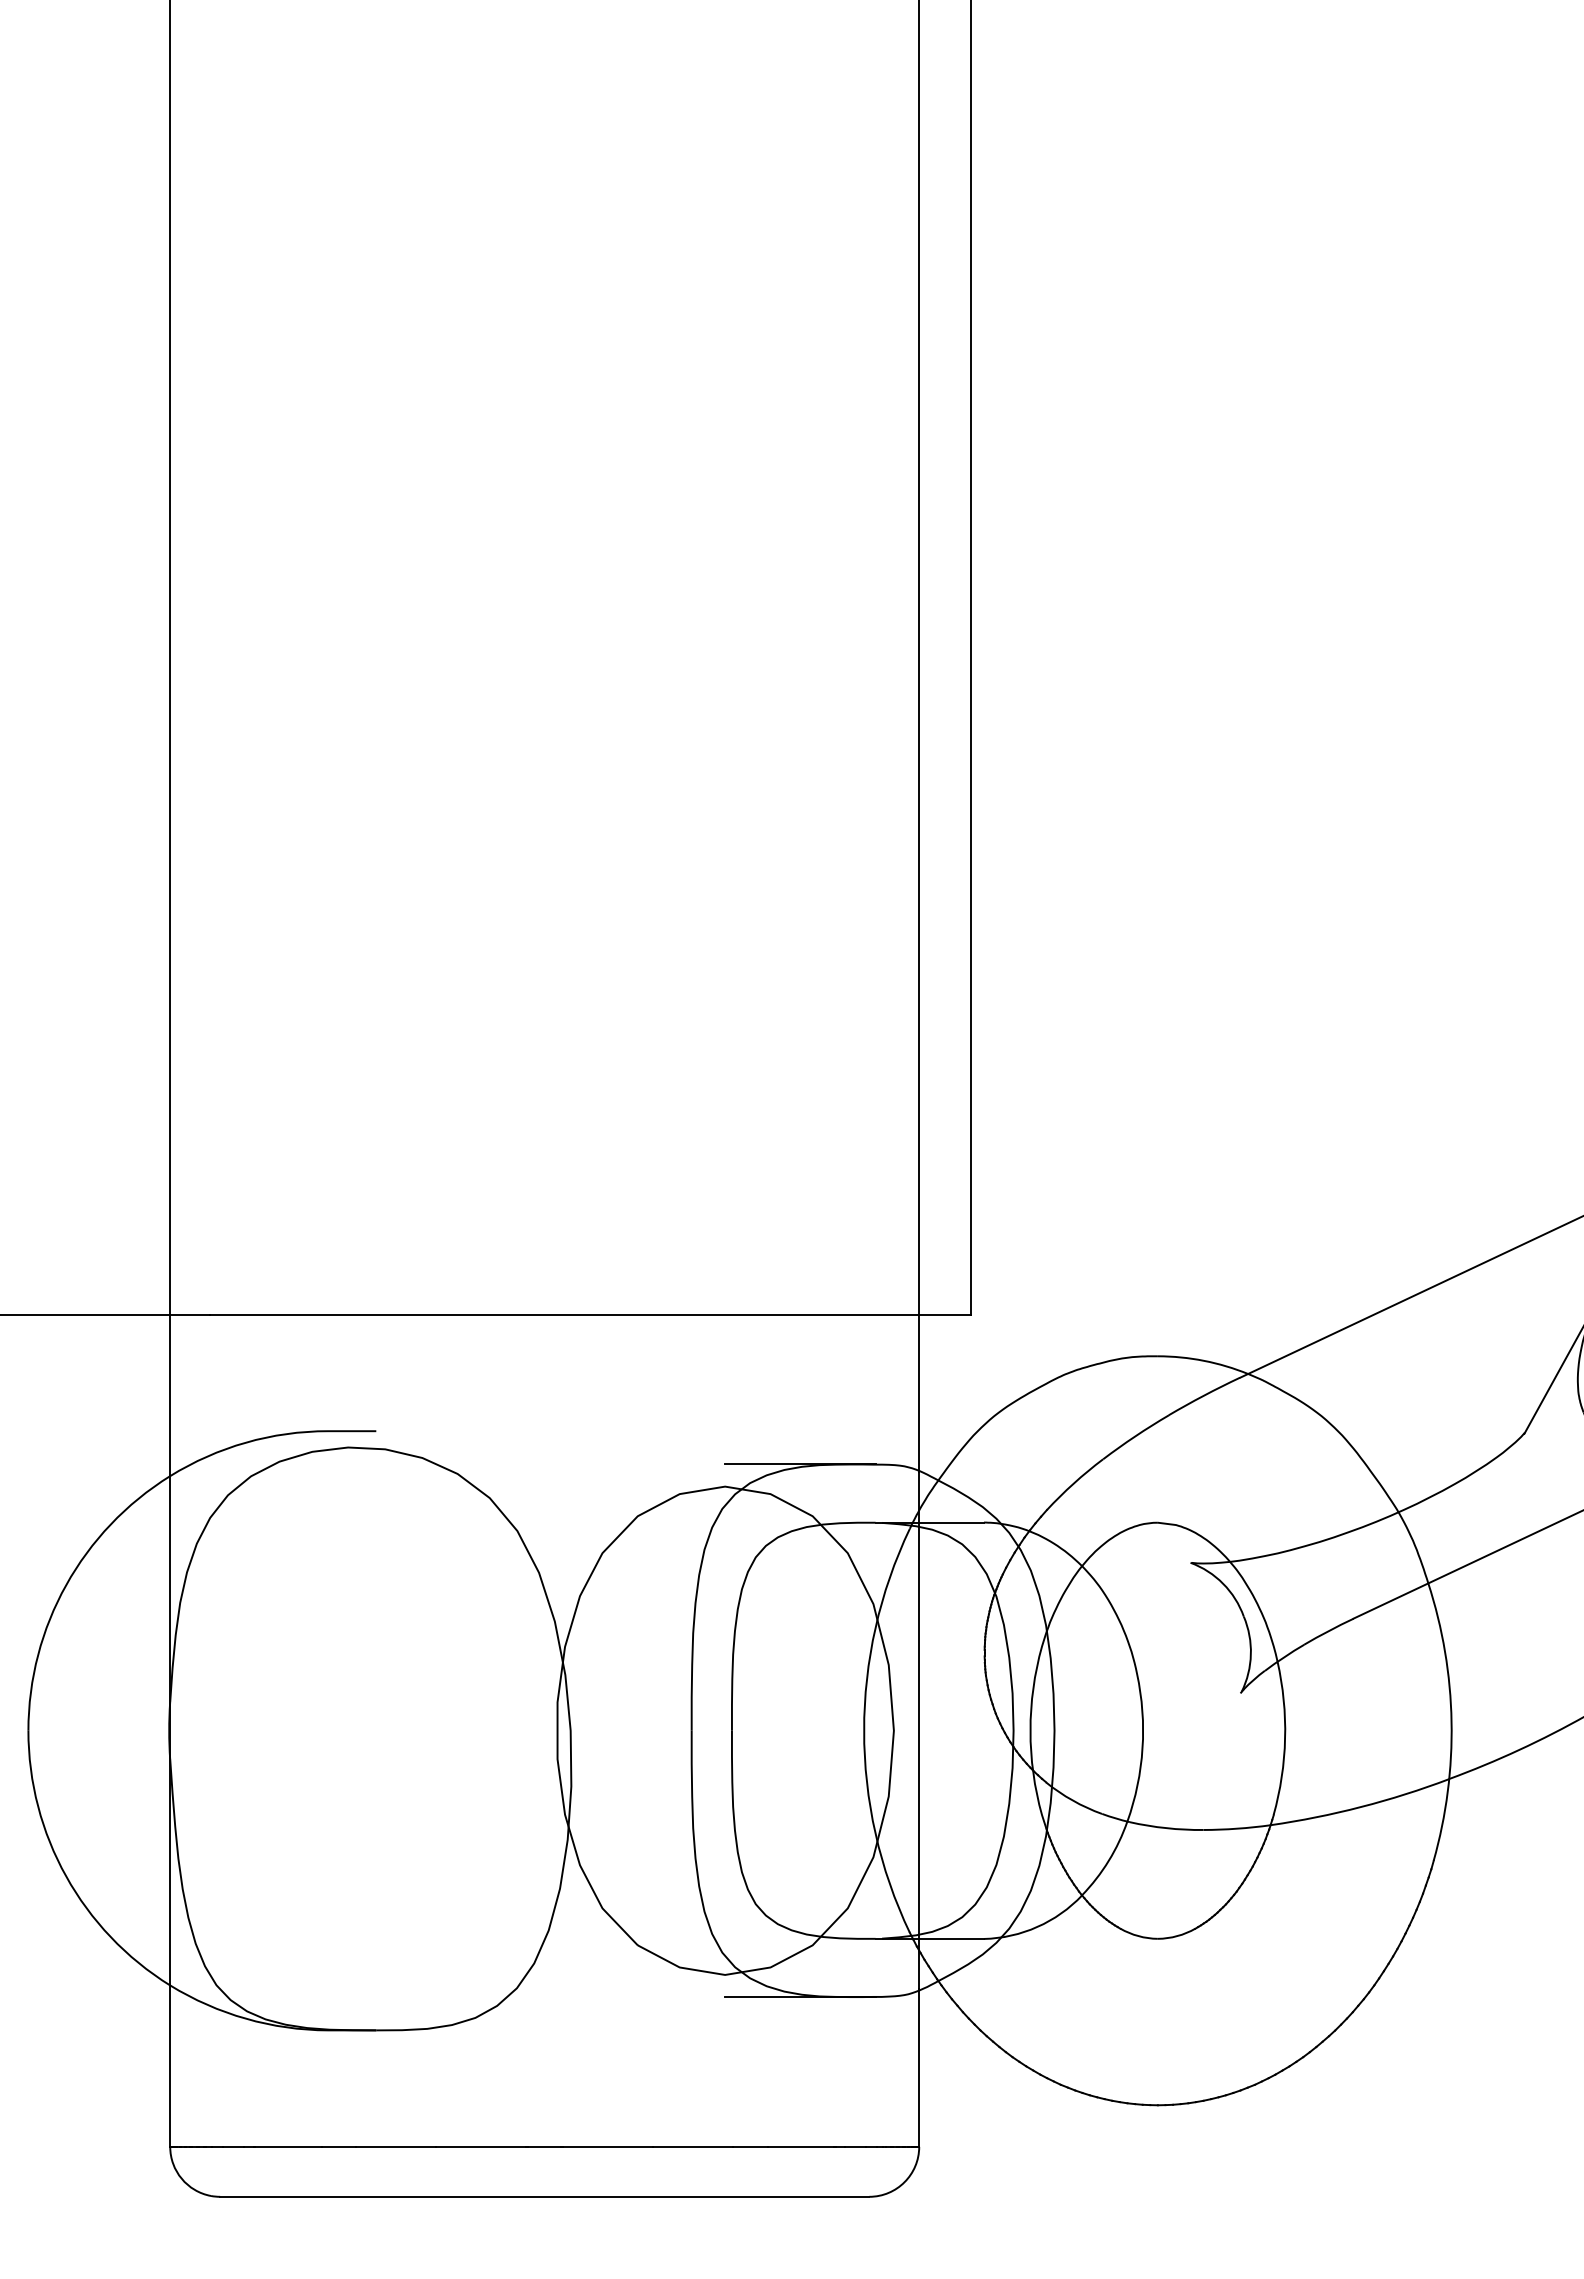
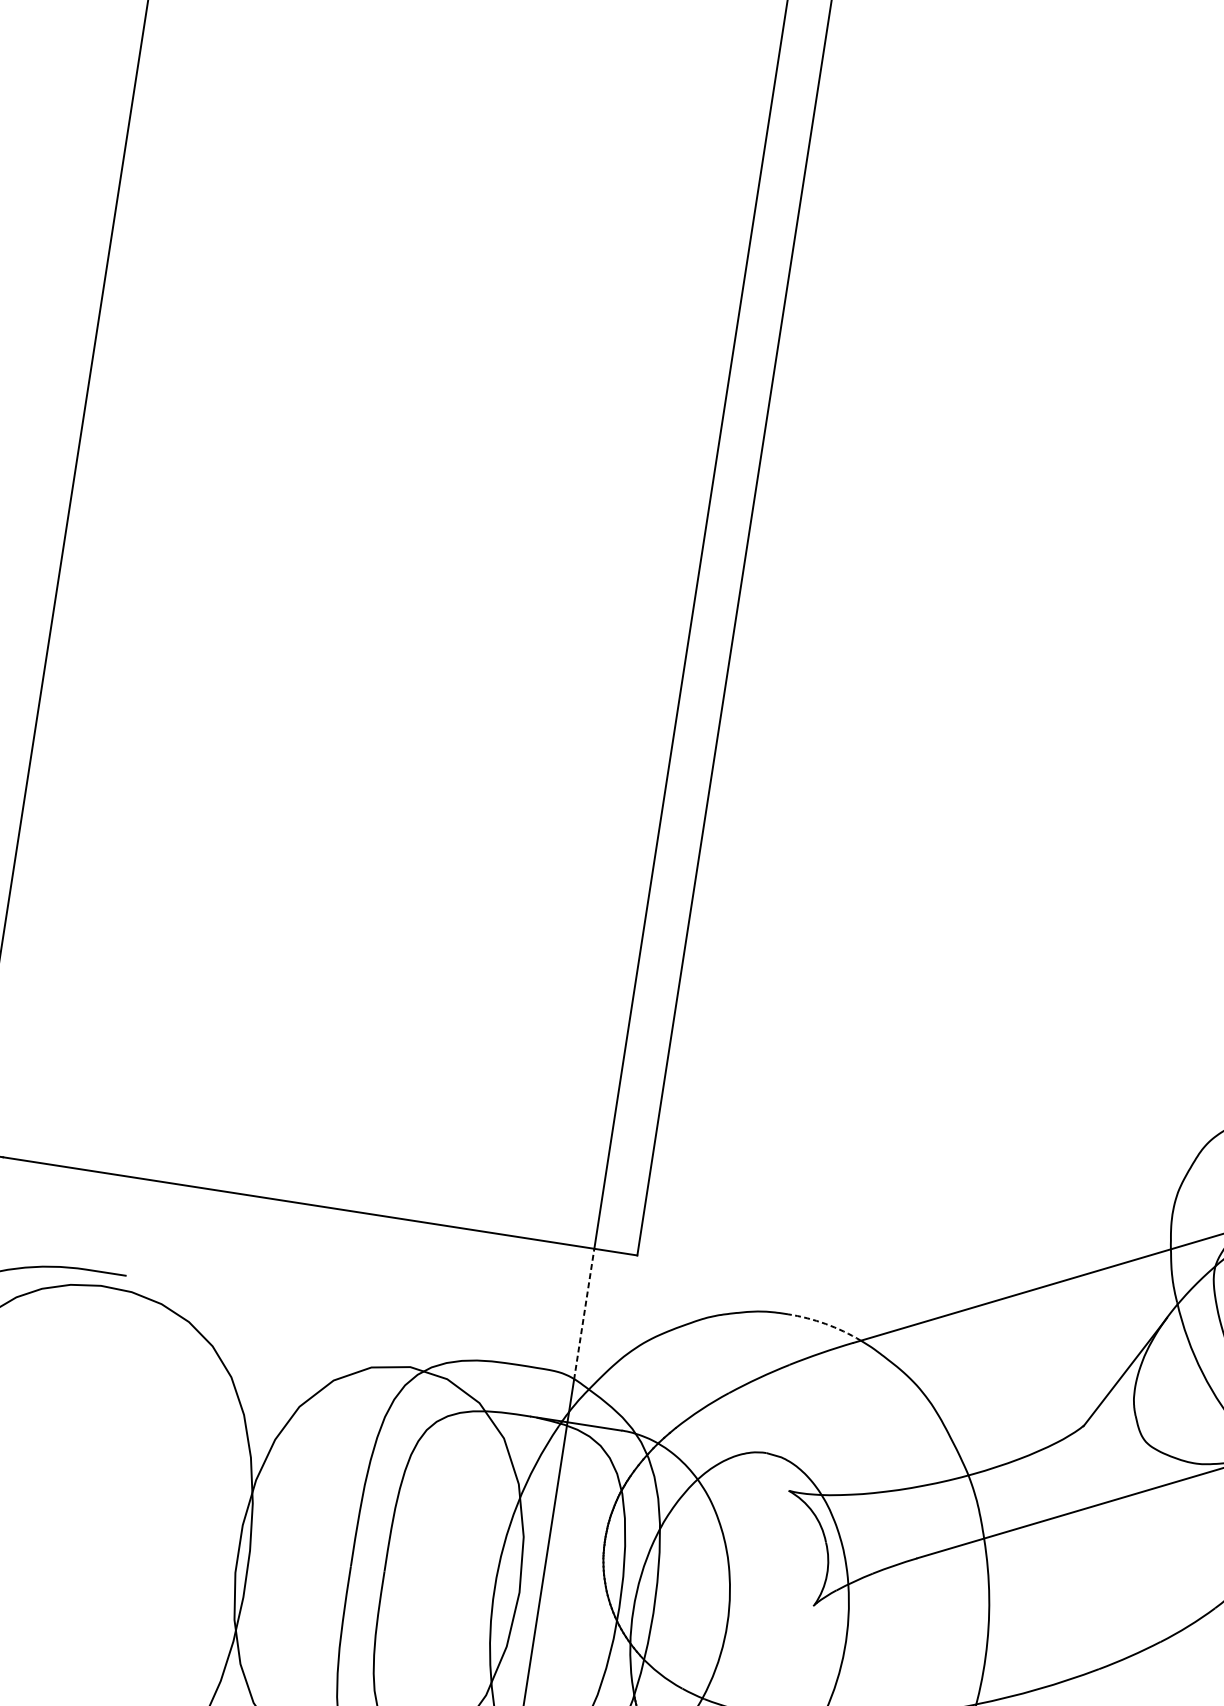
arc: (1203, 1360) -> (825, 1323), solid -> dashed
line: (919, 1393) -> (584, 1314), solid -> dashed
line: (800, 1464) -> (476, 1358), removed

